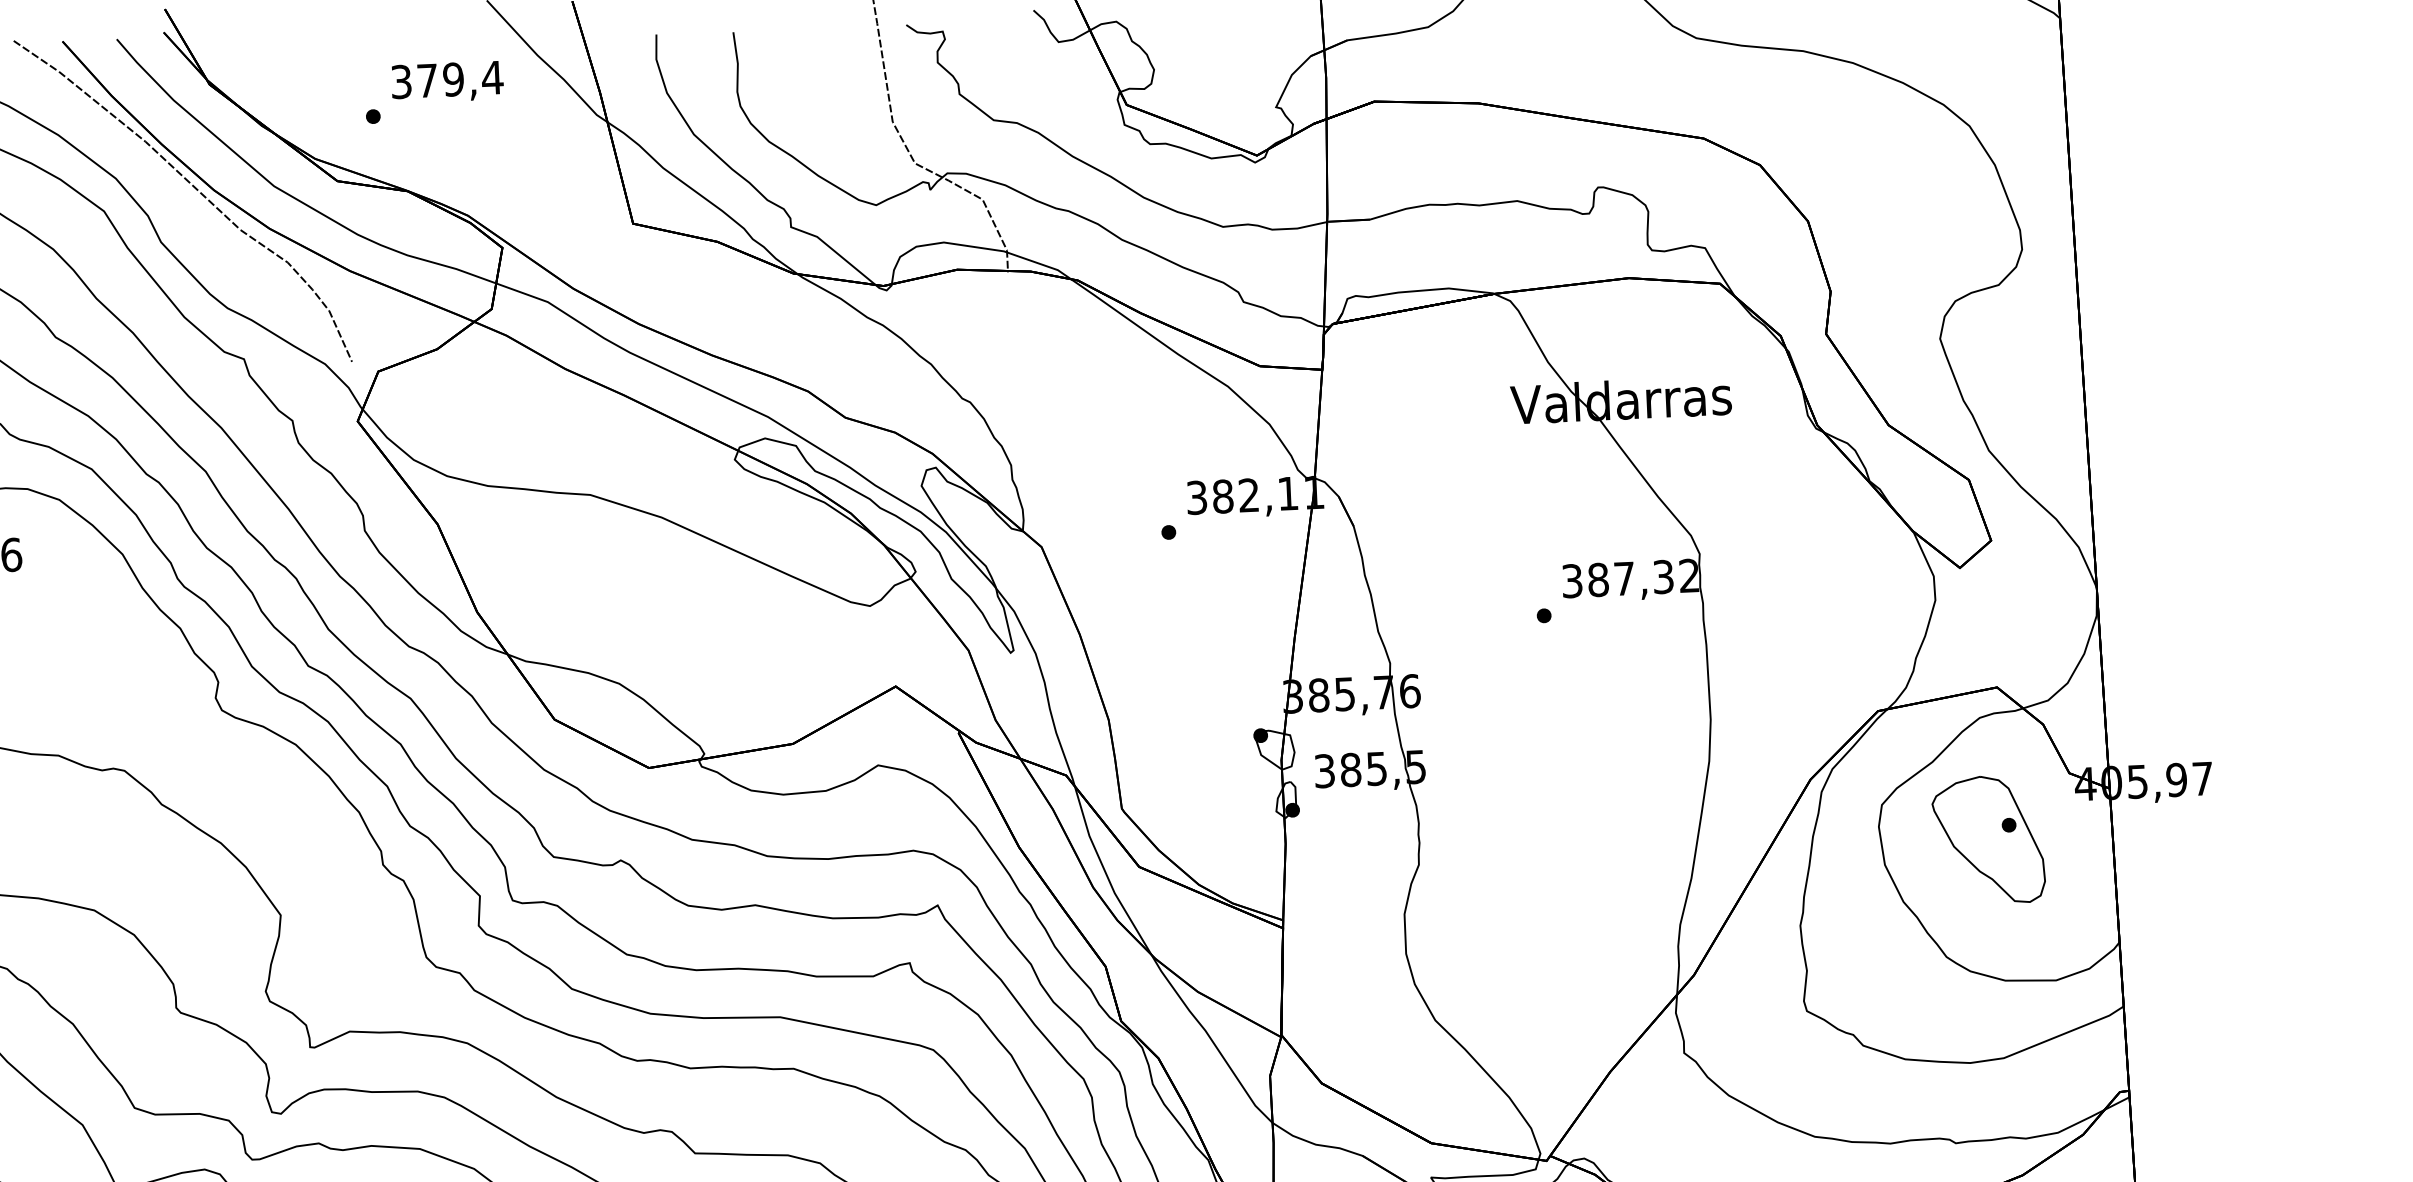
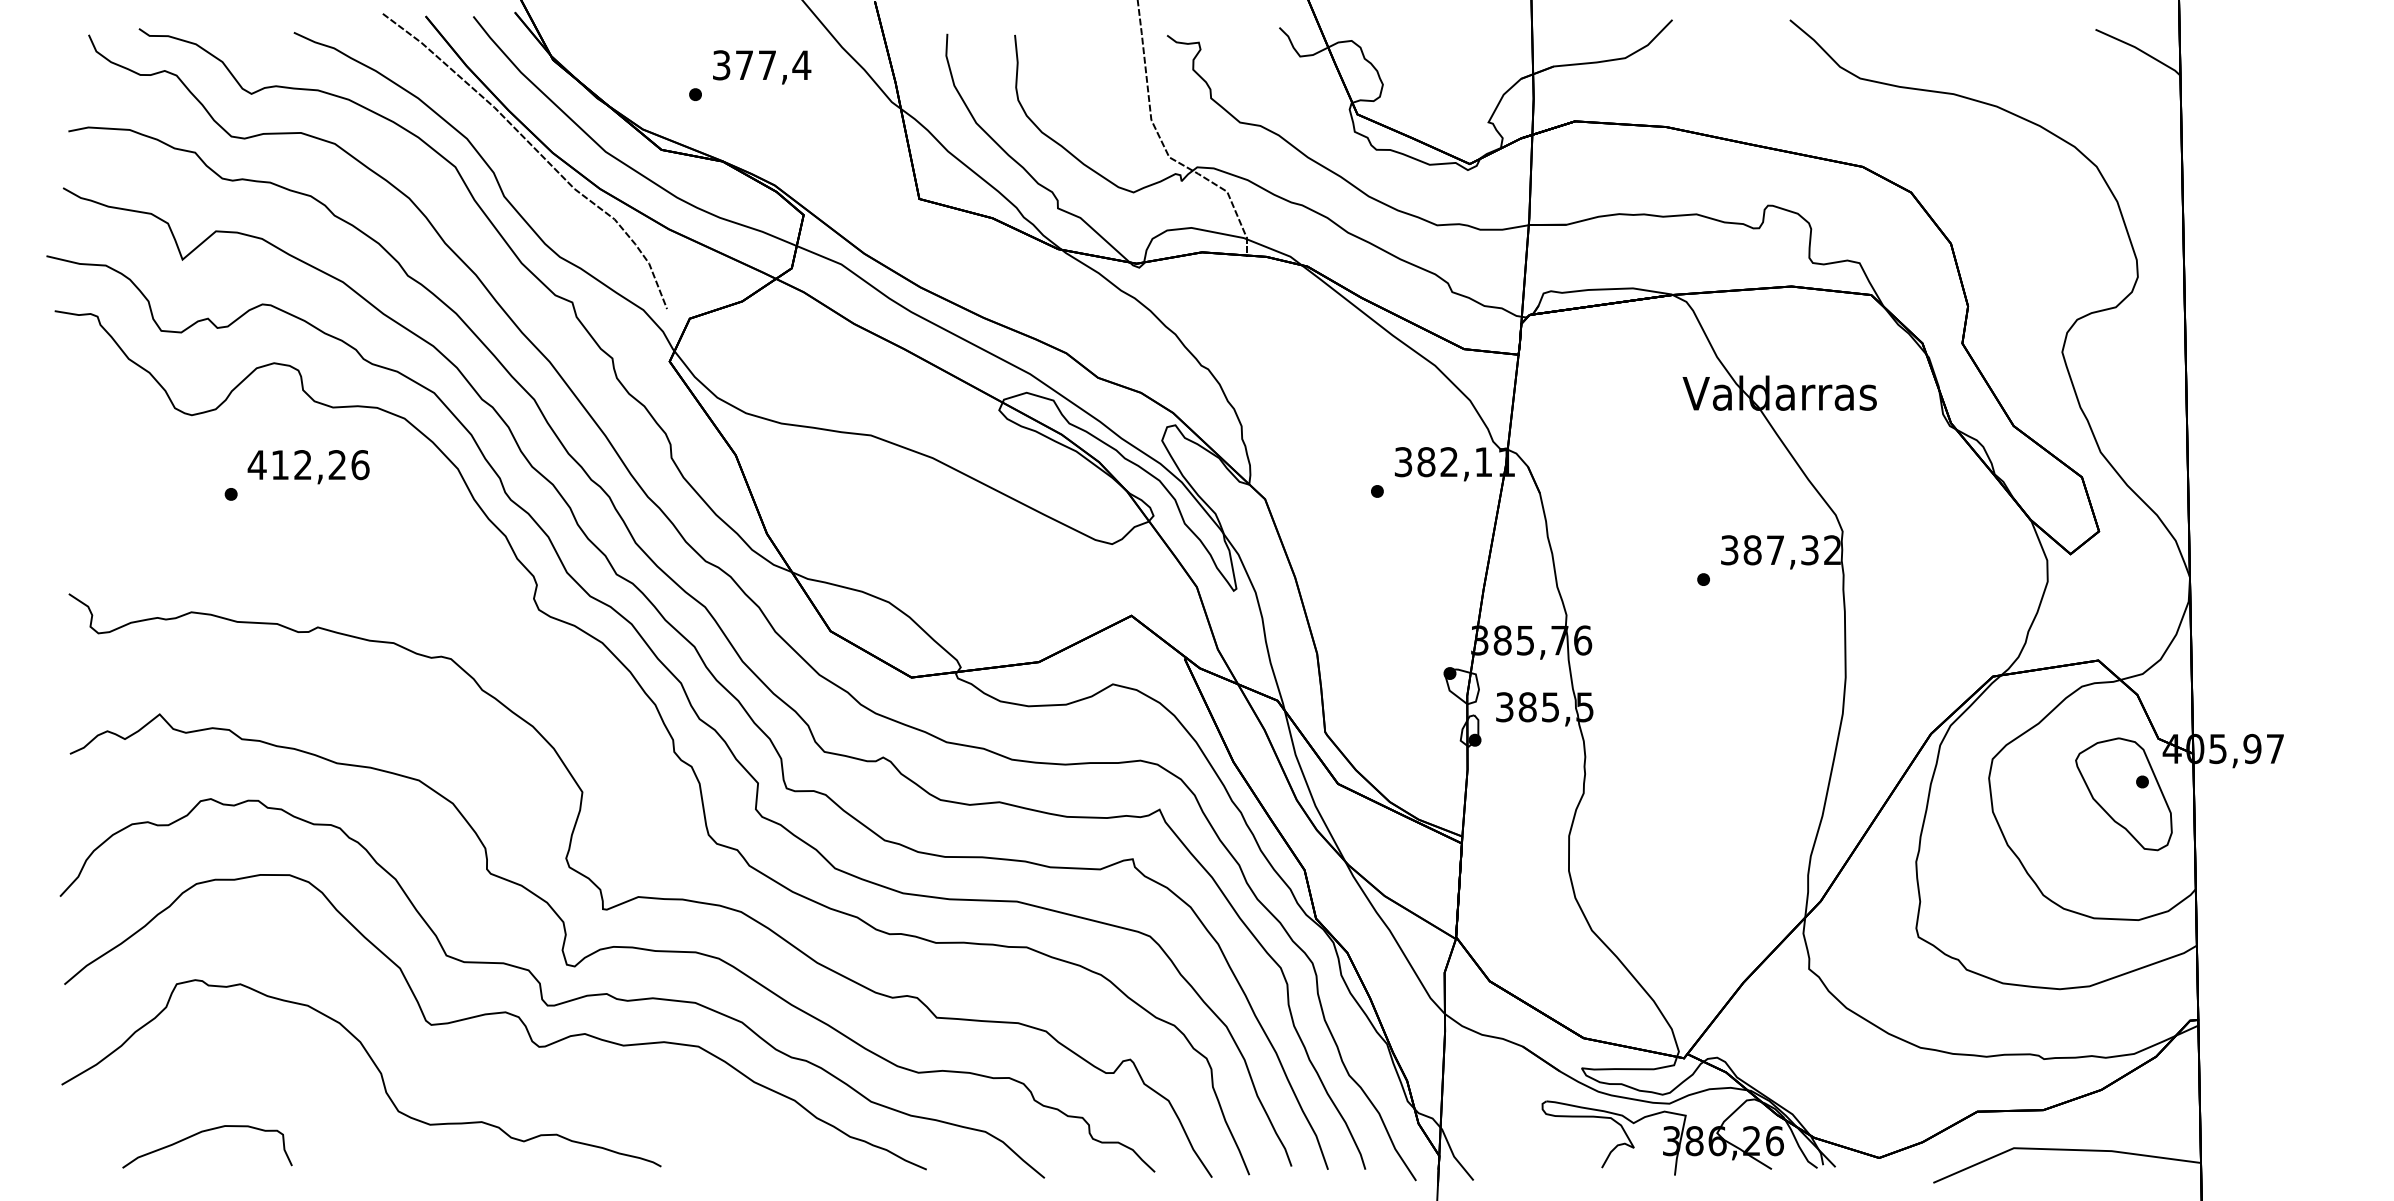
text: (453, 79) -> (767, 65), 379,4 -> 377,4
part: (1988, 840) -> (2123, 794), moved

